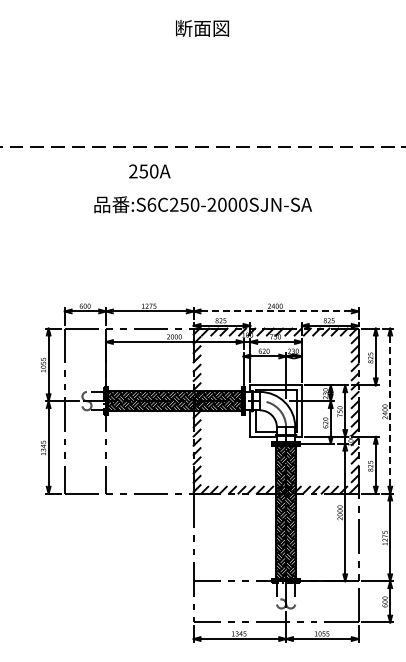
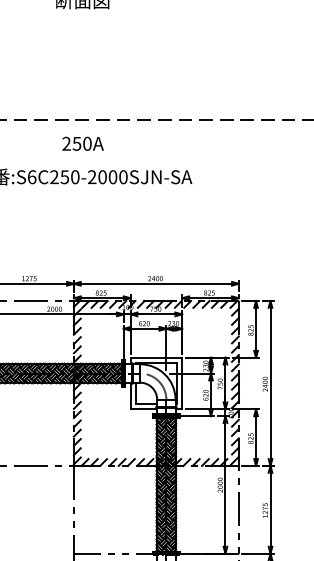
text: (149, 171) -> (82, 143), moved
line: (276, 311) -> (156, 283), dashed -> solid
line: (390, 411) -> (270, 383), dashed -> solid

